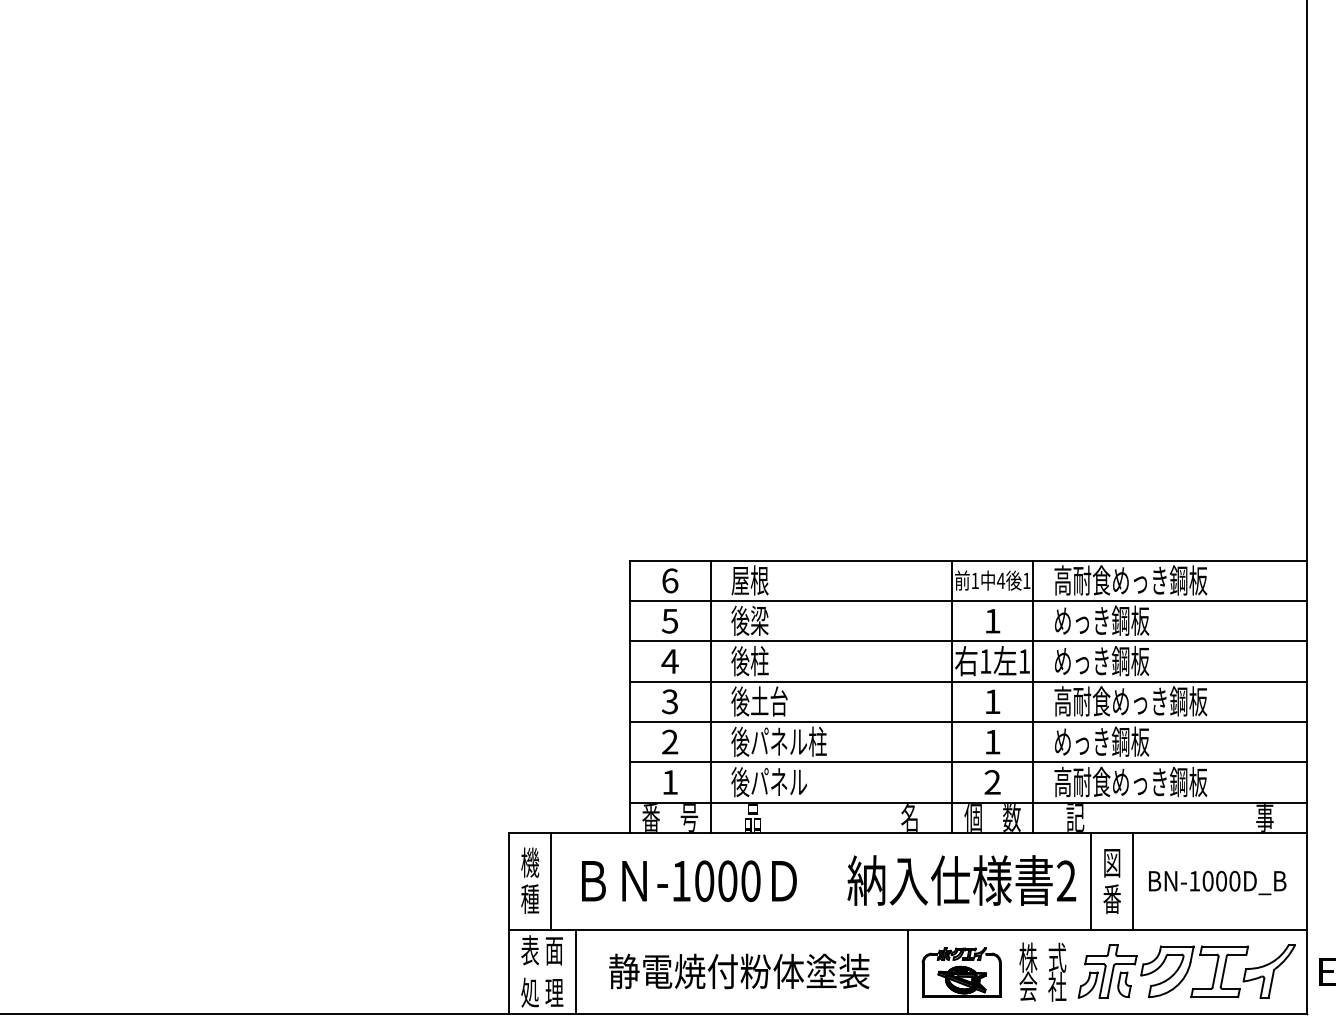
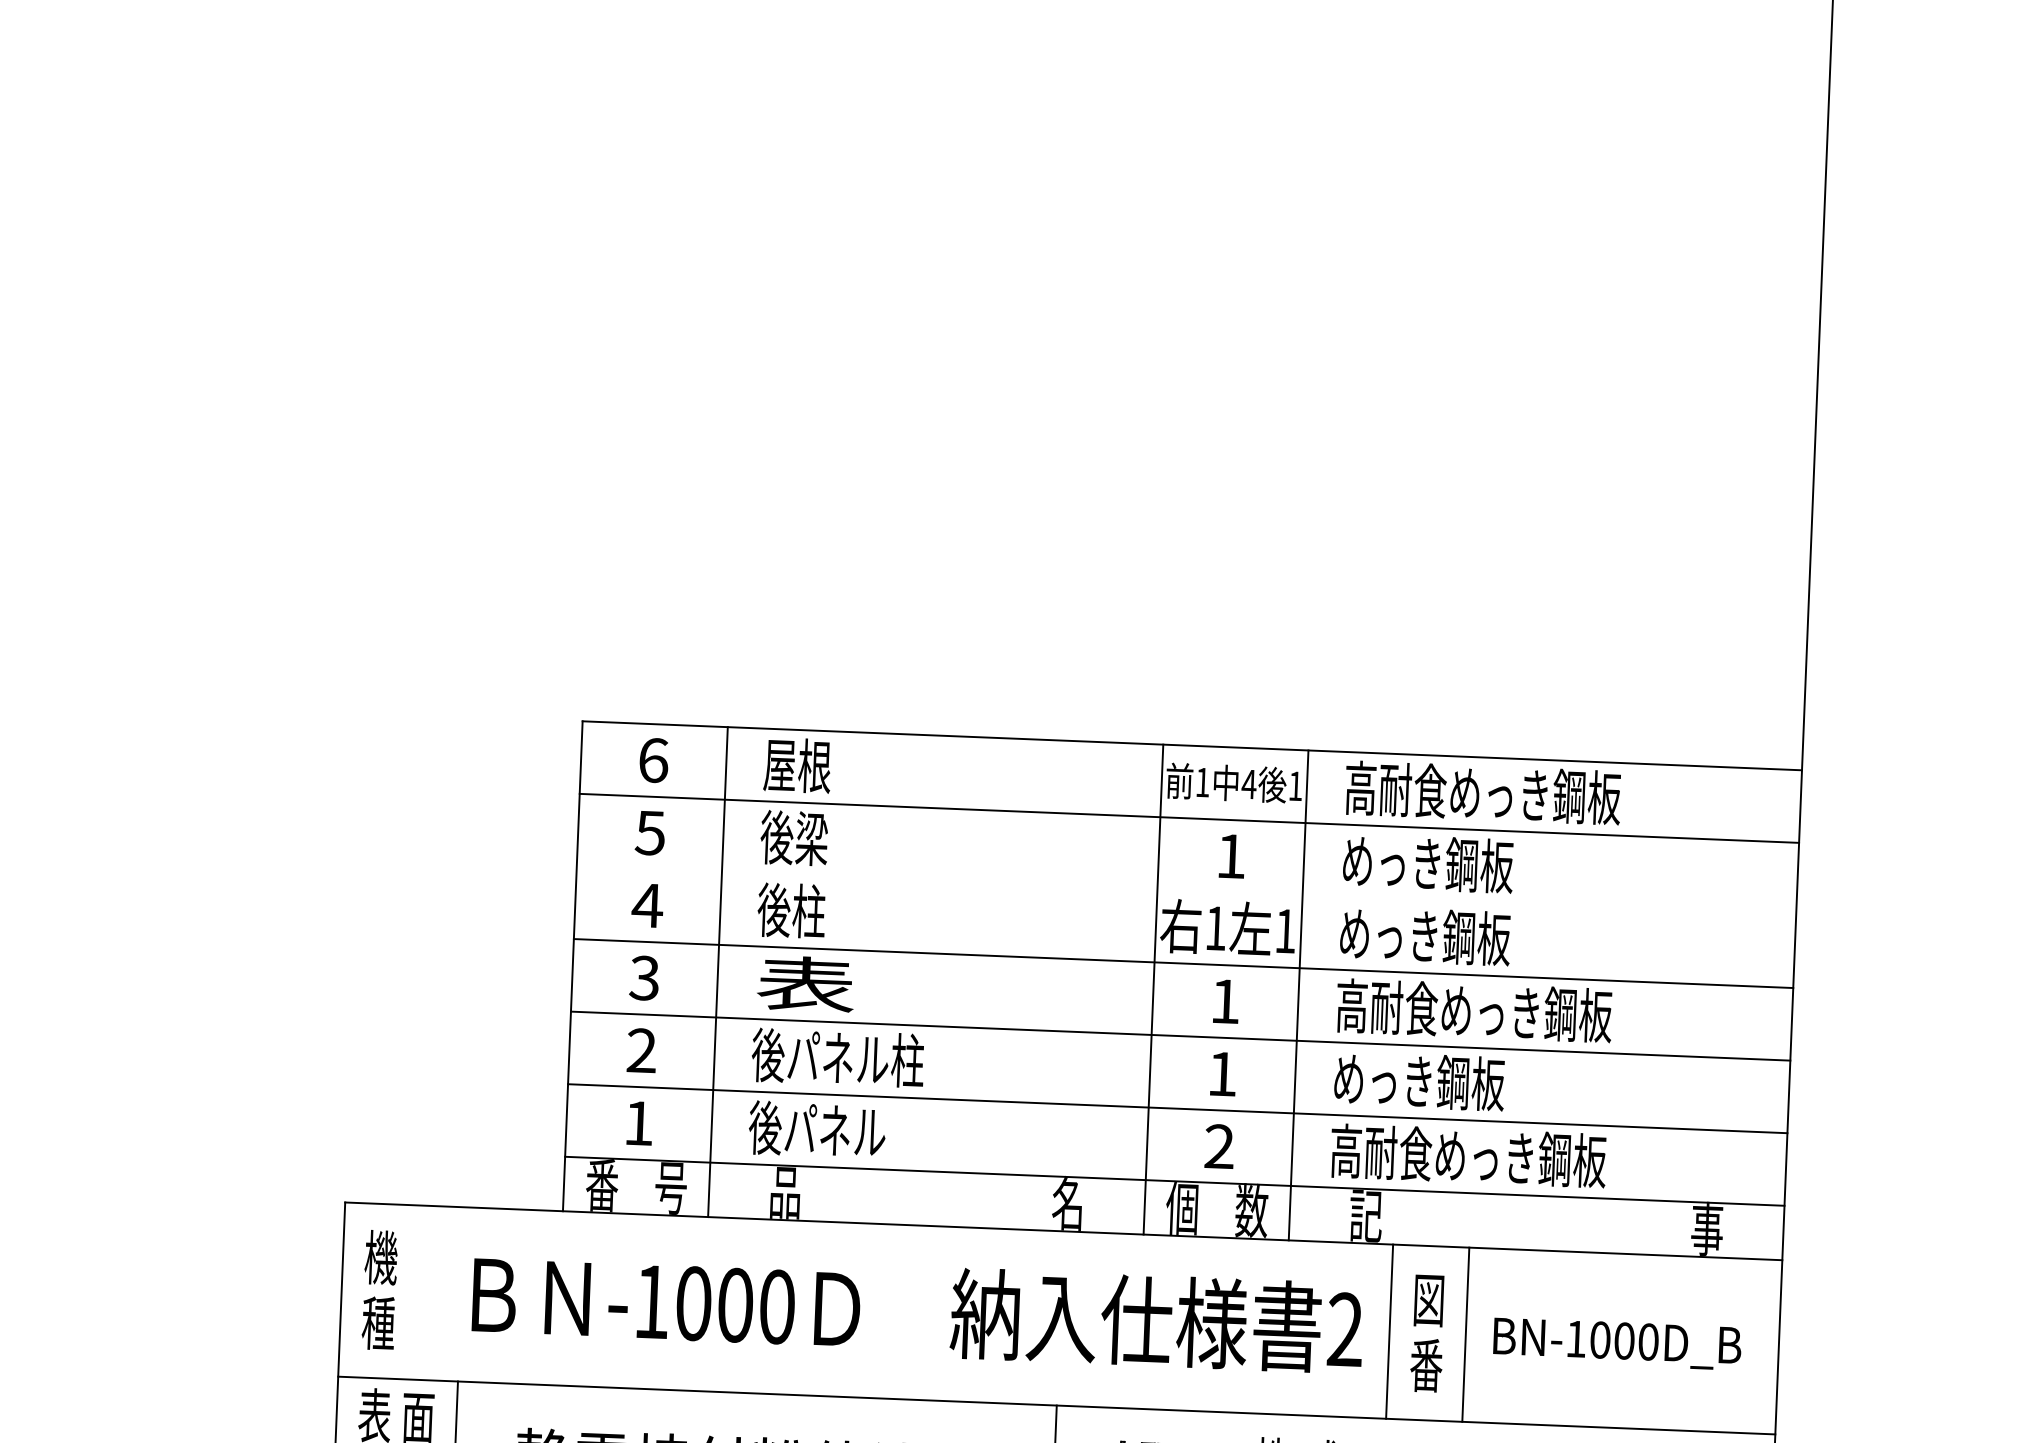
line: (968, 641) -> (1186, 891), removed
text: (759, 701) -> (805, 984), 後土台 -> 表
line: (551, 880) -> (418, 1291), removed

